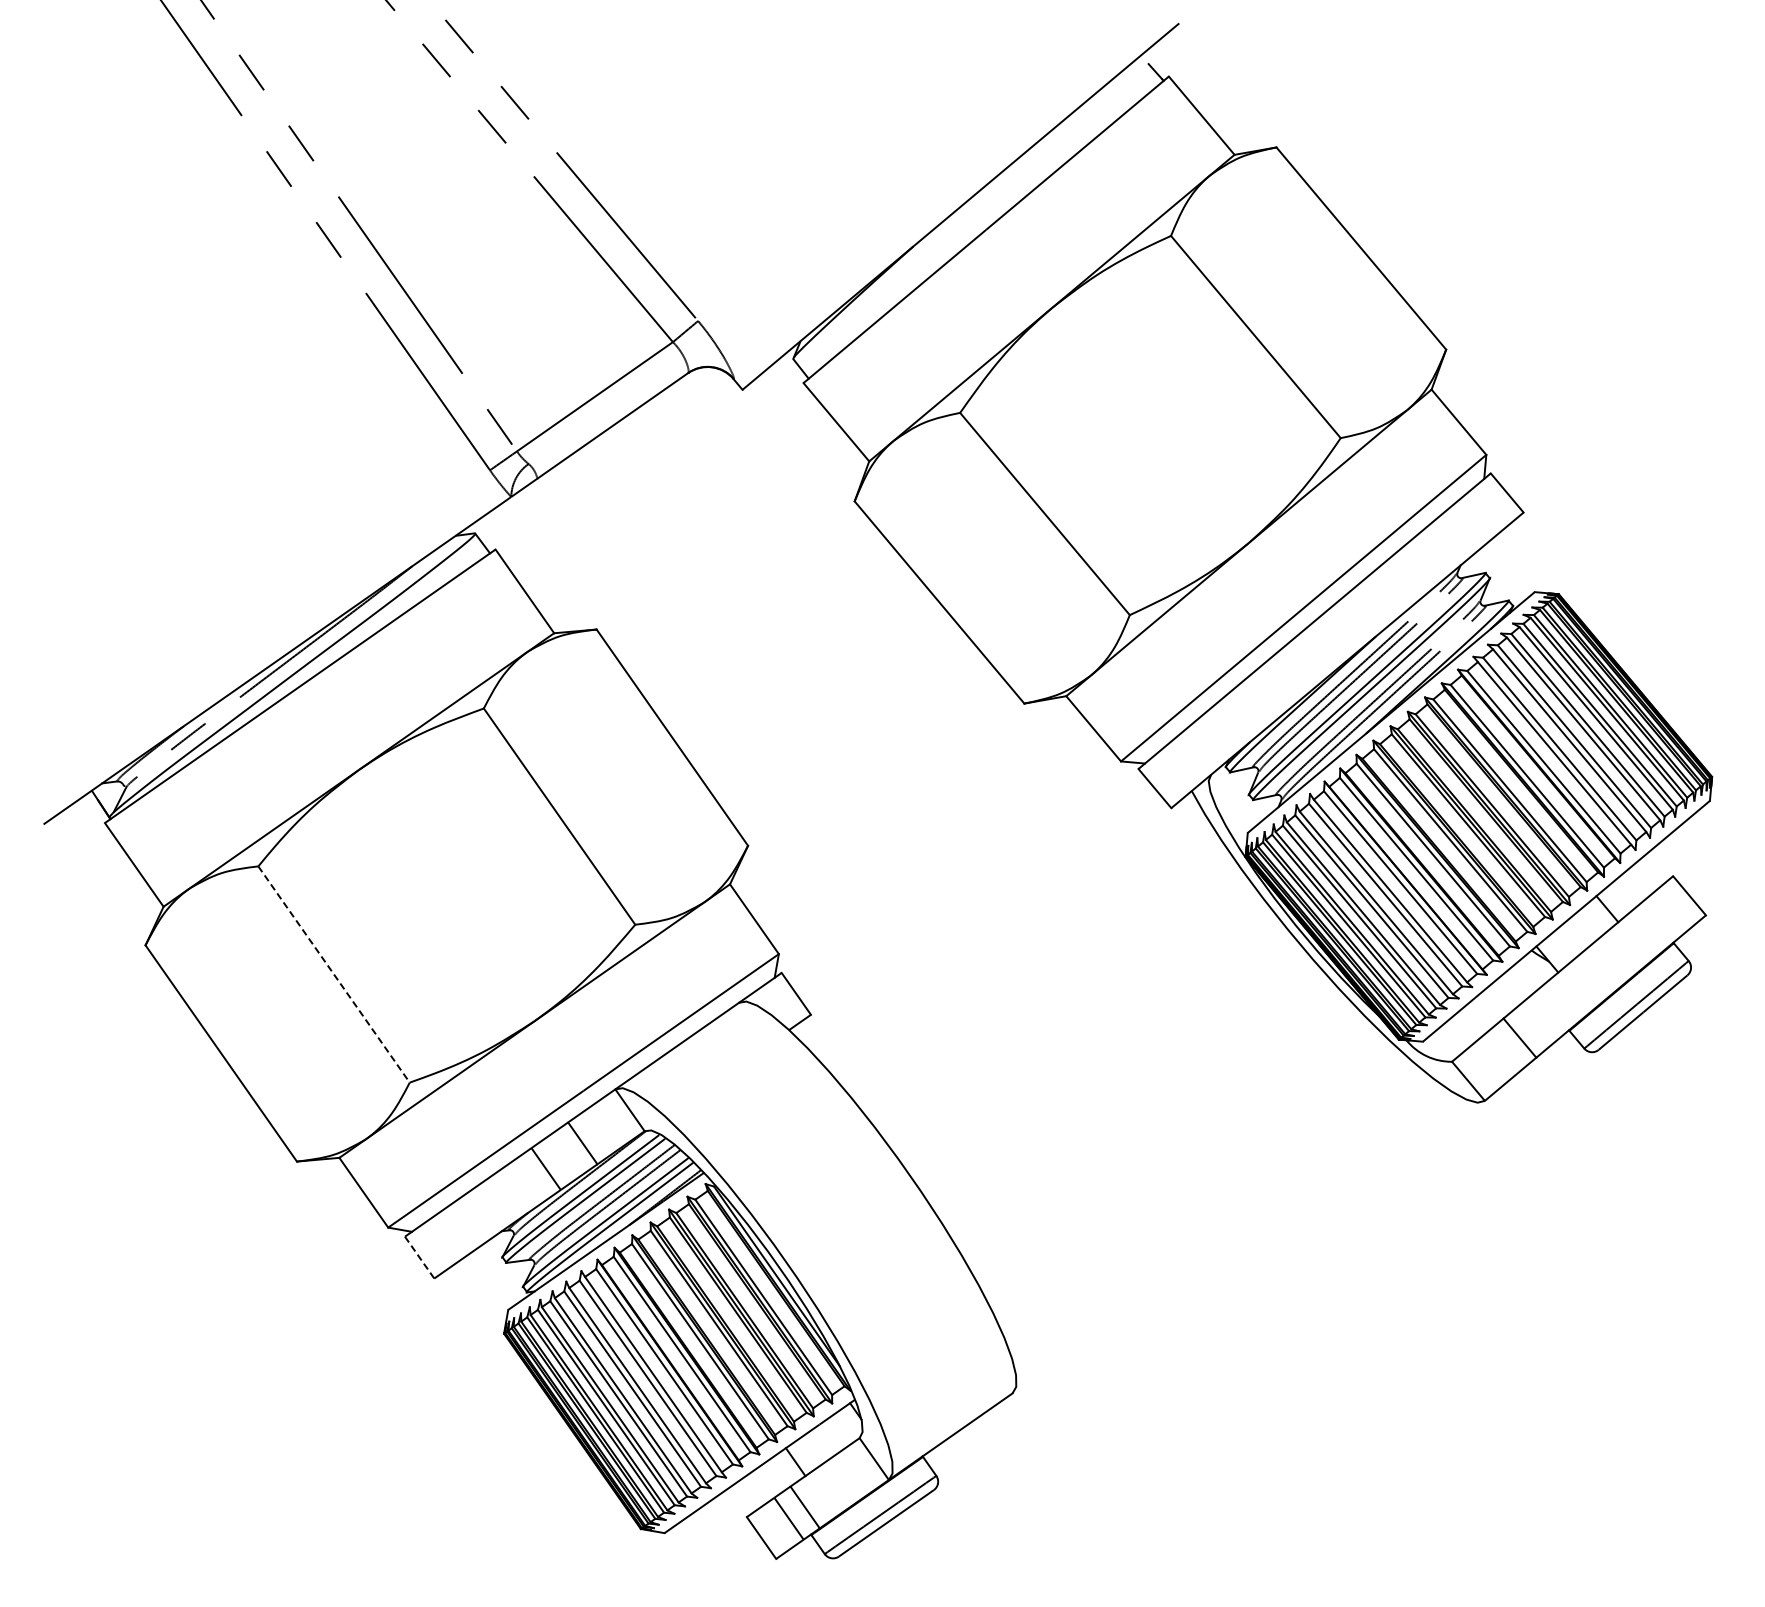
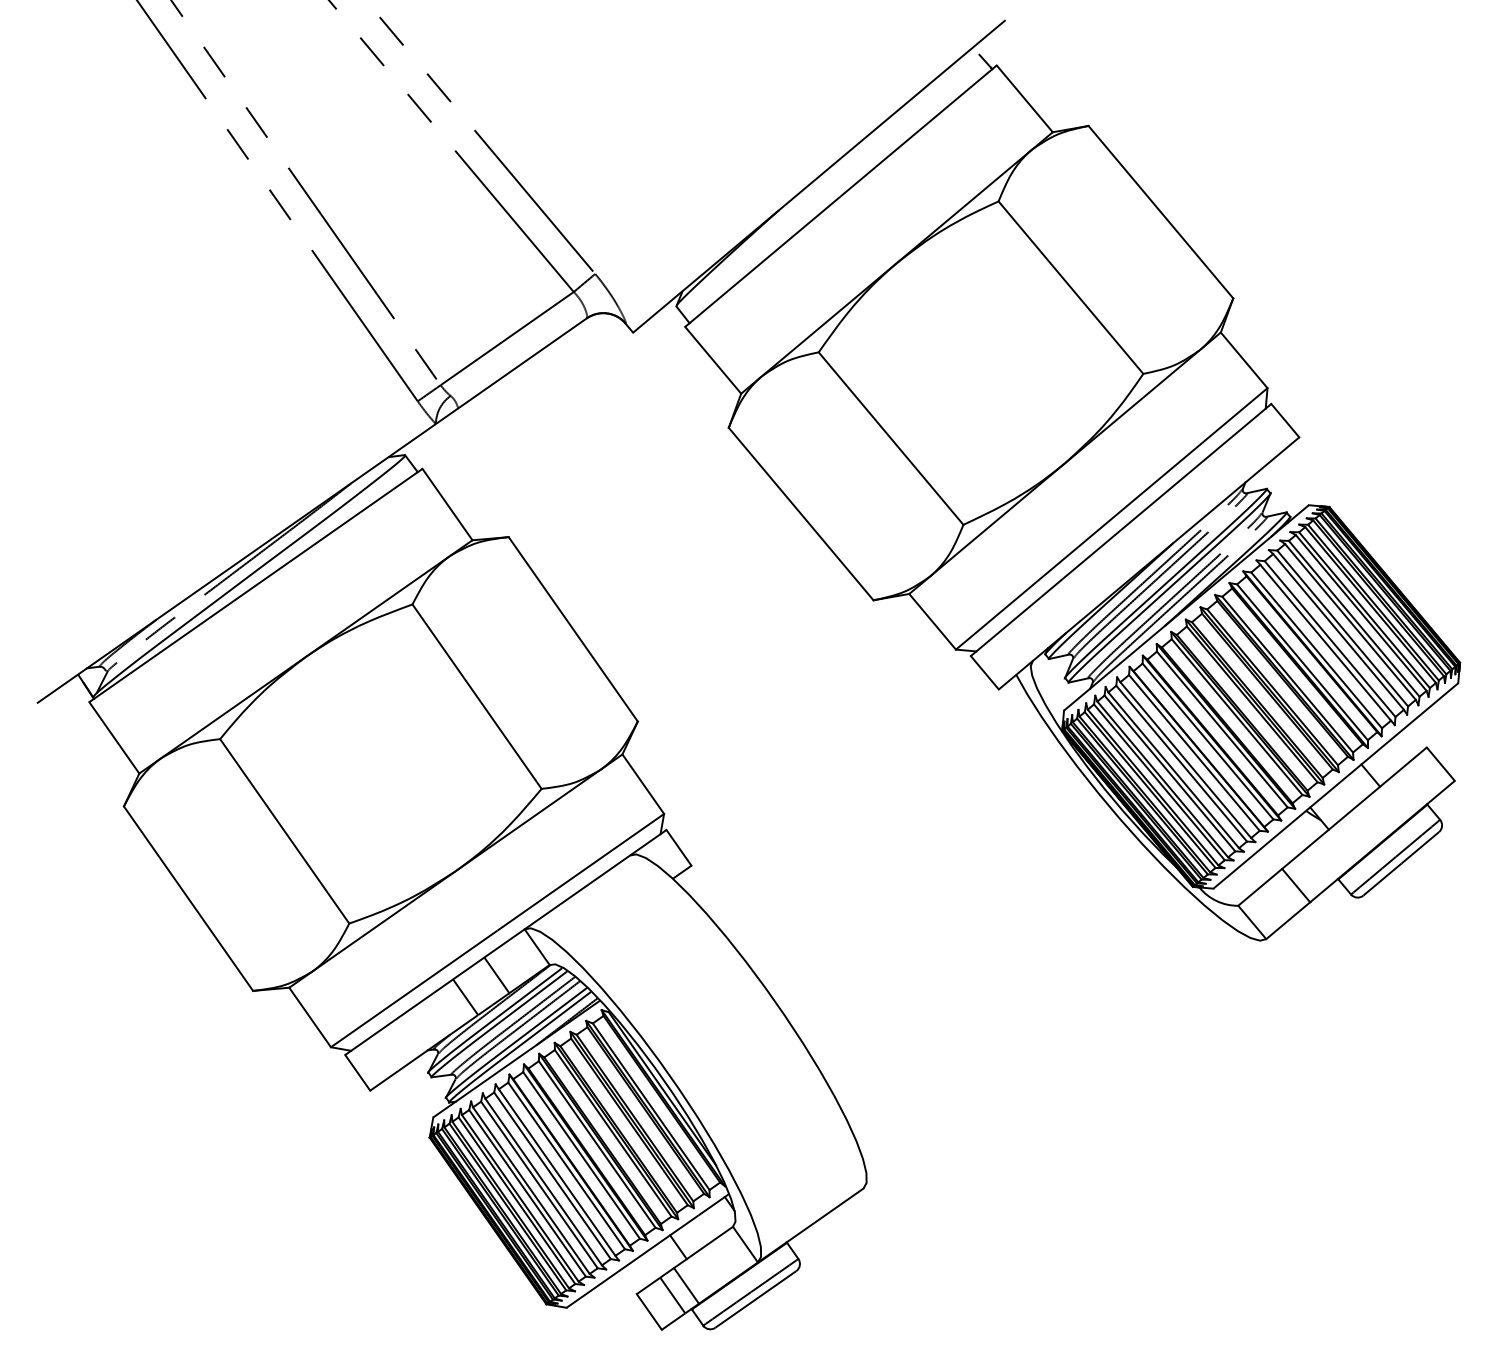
line: (334, 974) -> (285, 831), dashed -> solid
line: (419, 1257) -> (357, 1072), dashed -> solid

